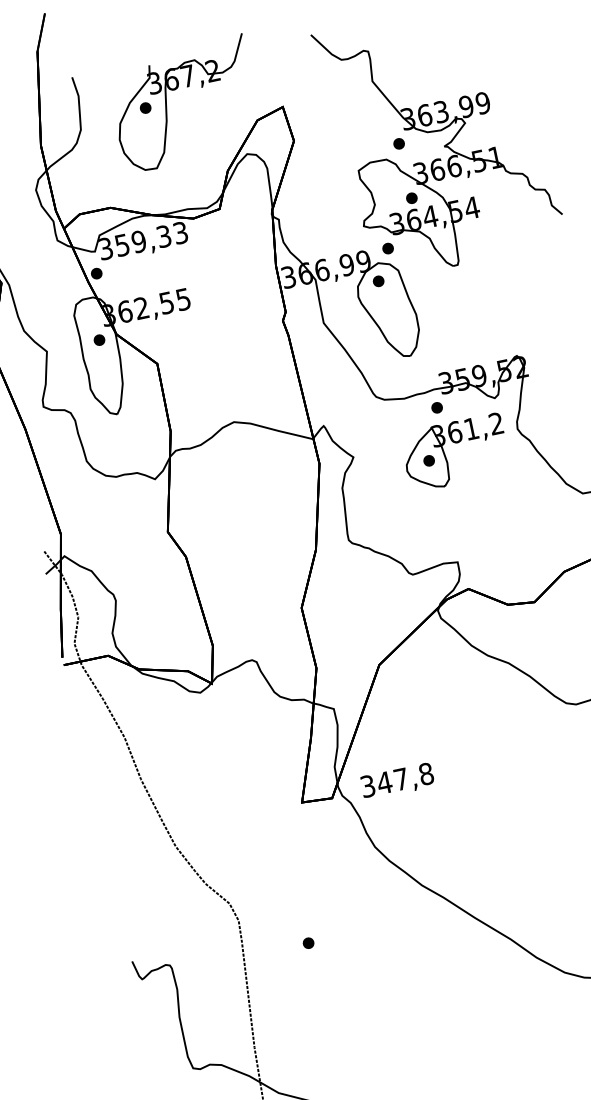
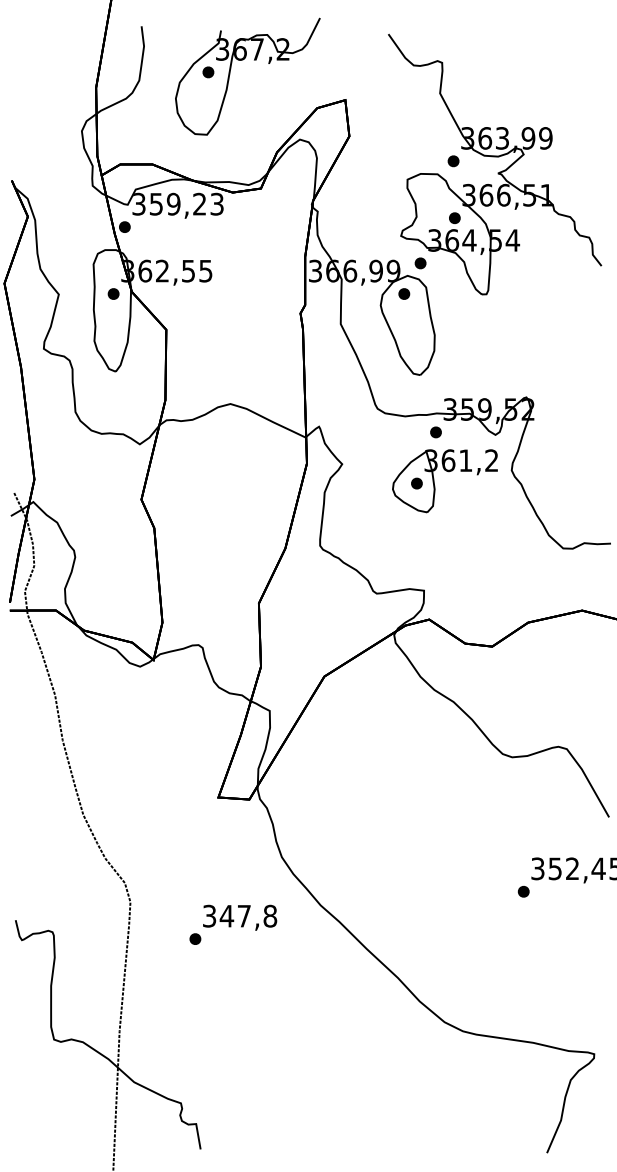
text: (163, 236) -> (199, 204), 359,33 -> 359,23
text: (397, 781) -> (240, 917), moved

